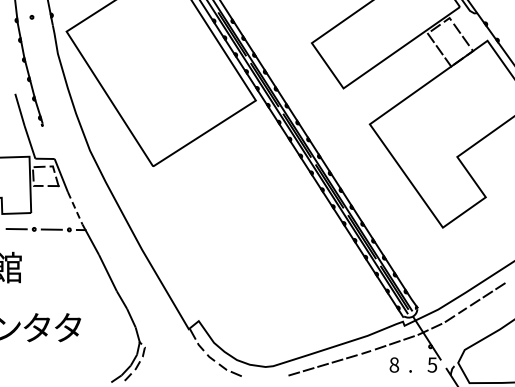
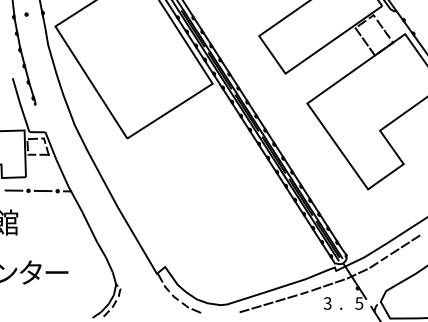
line: (75, 208) -> (62, 173), dashed -> solid
text: (68, 327) -> (56, 272), タ -> ー
text: (394, 364) -> (327, 303), 8 -> 3

